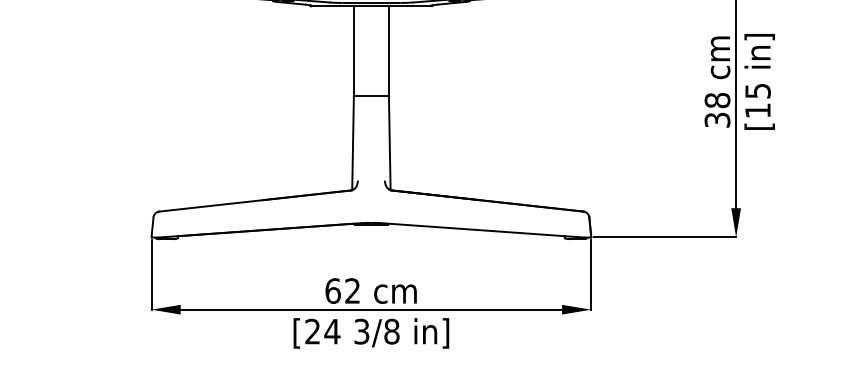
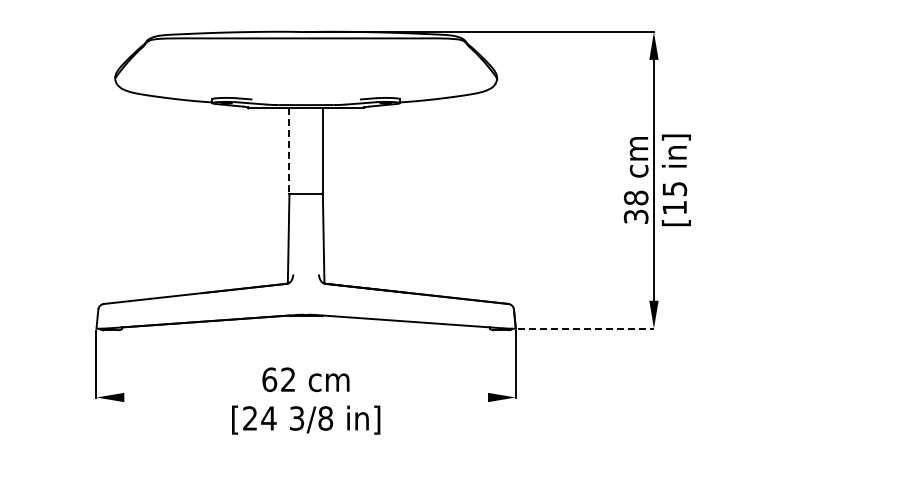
line: (353, 50) -> (289, 150), solid -> dashed
line: (665, 237) -> (586, 328), solid -> dashed
line: (371, 309) -> (306, 397), removed

